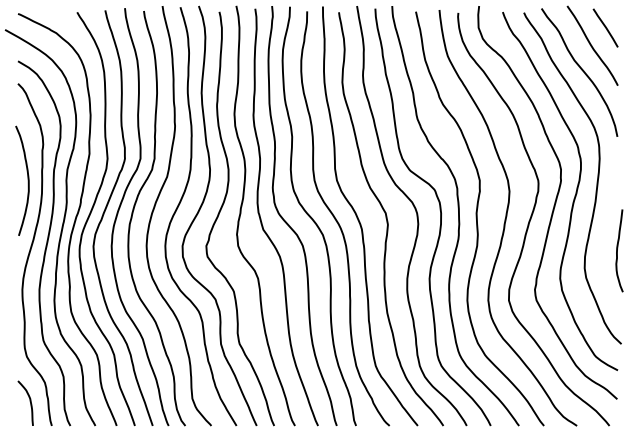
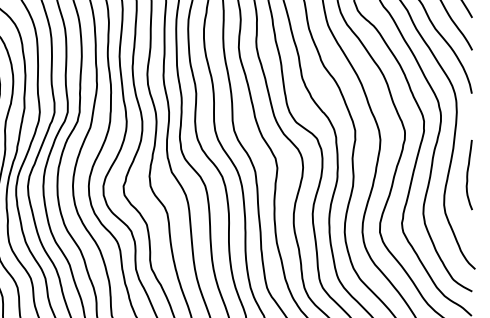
curve: (617, 250) -> (467, 174), moved

